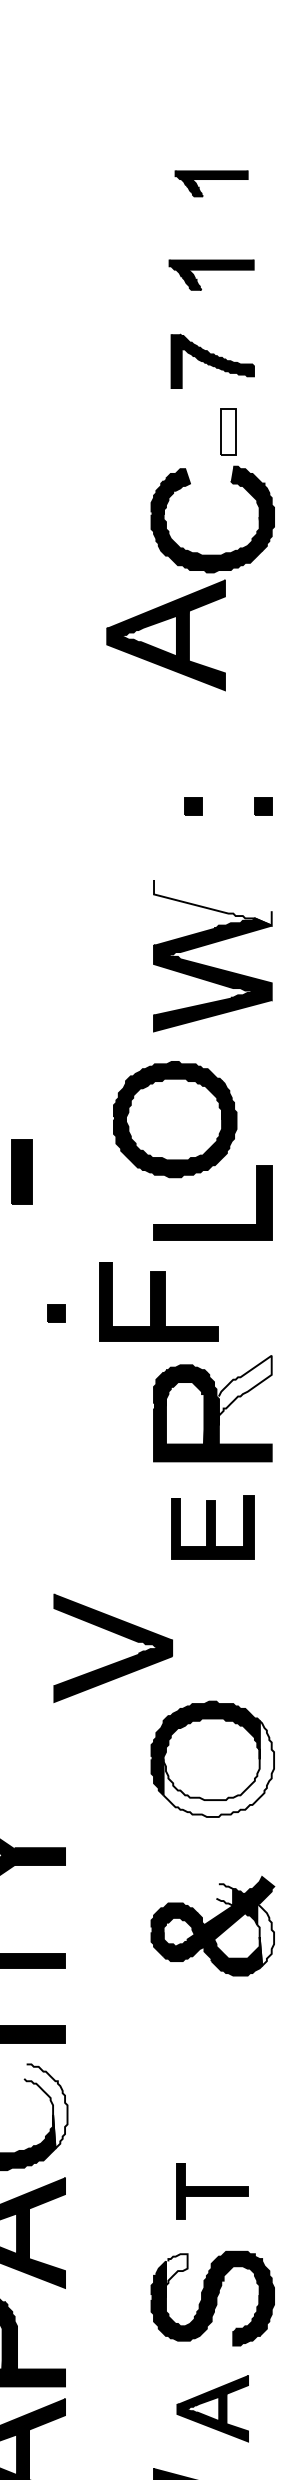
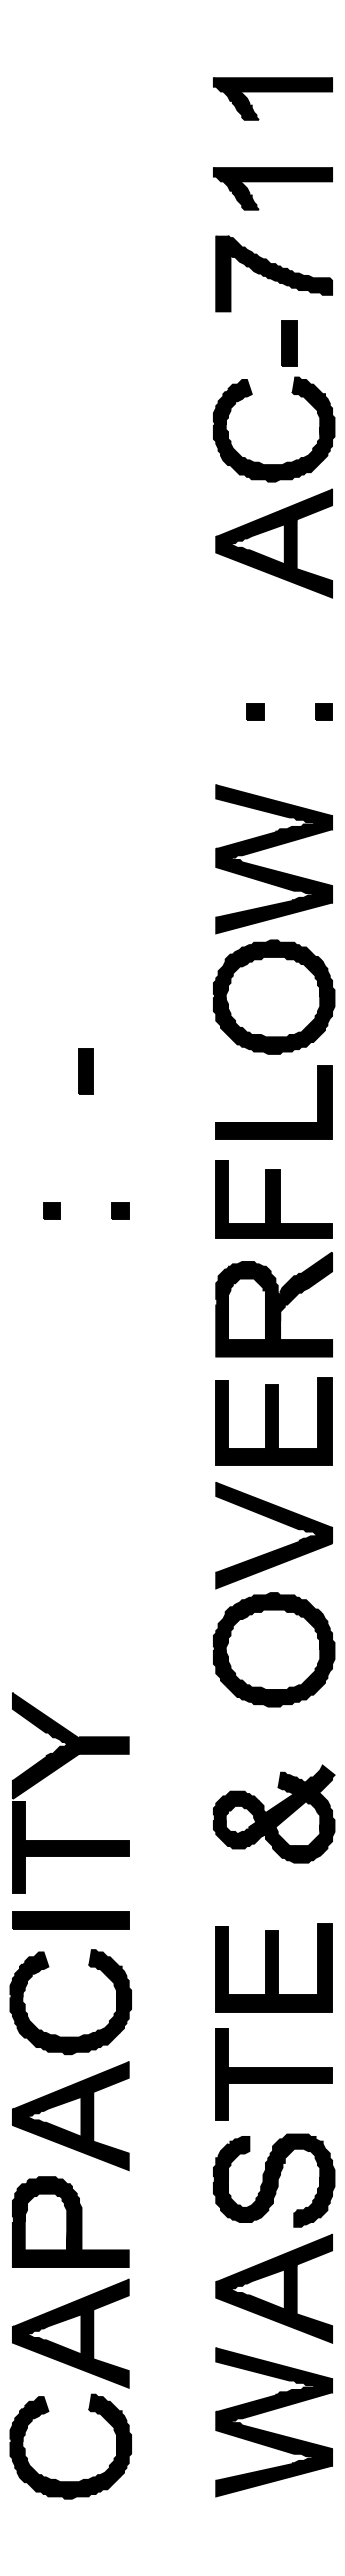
part: (211, 183) -> (272, 98), size x1.67
part: (211, 274) -> (272, 188), size x1.43
part: (212, 360) -> (273, 273), size x1.43
fill: (228, 431) -> (289, 342), added
part: (165, 635) -> (273, 543), moved
fill: (213, 902) -> (274, 806), added
part: (175, 1118) -> (274, 996), moved
part: (21, 1171) -> (85, 1071), size x0.71
part: (158, 1301) -> (273, 1199), moved
fill: (245, 1390) -> (306, 1286), added
part: (212, 1527) -> (273, 1421), size x1.43
part: (117, 1661) -> (278, 1548), moved
fill: (218, 1768) -> (279, 1658), added
fill: (224, 1895) -> (285, 1783), added
fill: (264, 1934) -> (325, 1822), added
part: (212, 2082) -> (273, 1967), added
fill: (45, 2106) -> (109, 1991), added
part: (212, 2190) -> (273, 2074), size x1.67
fill: (176, 2275) -> (238, 2157), added
part: (212, 2408) -> (273, 2288), size x1.67

